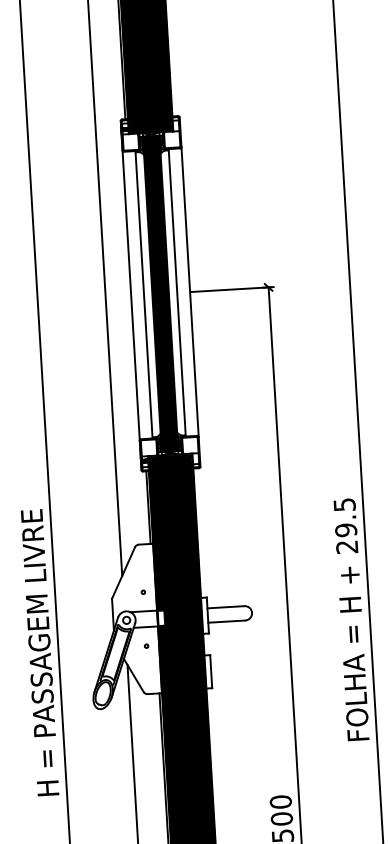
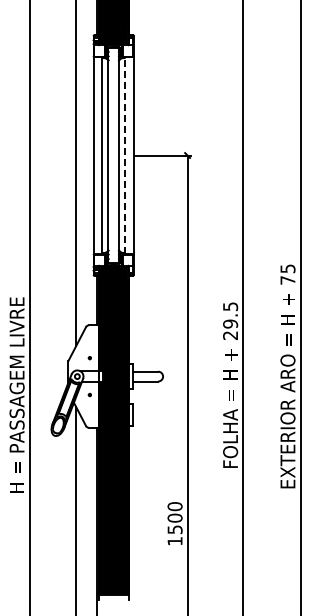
line: (177, 292) -> (125, 155), solid -> dashed
fill: (160, 293) -> (113, 155), removed

